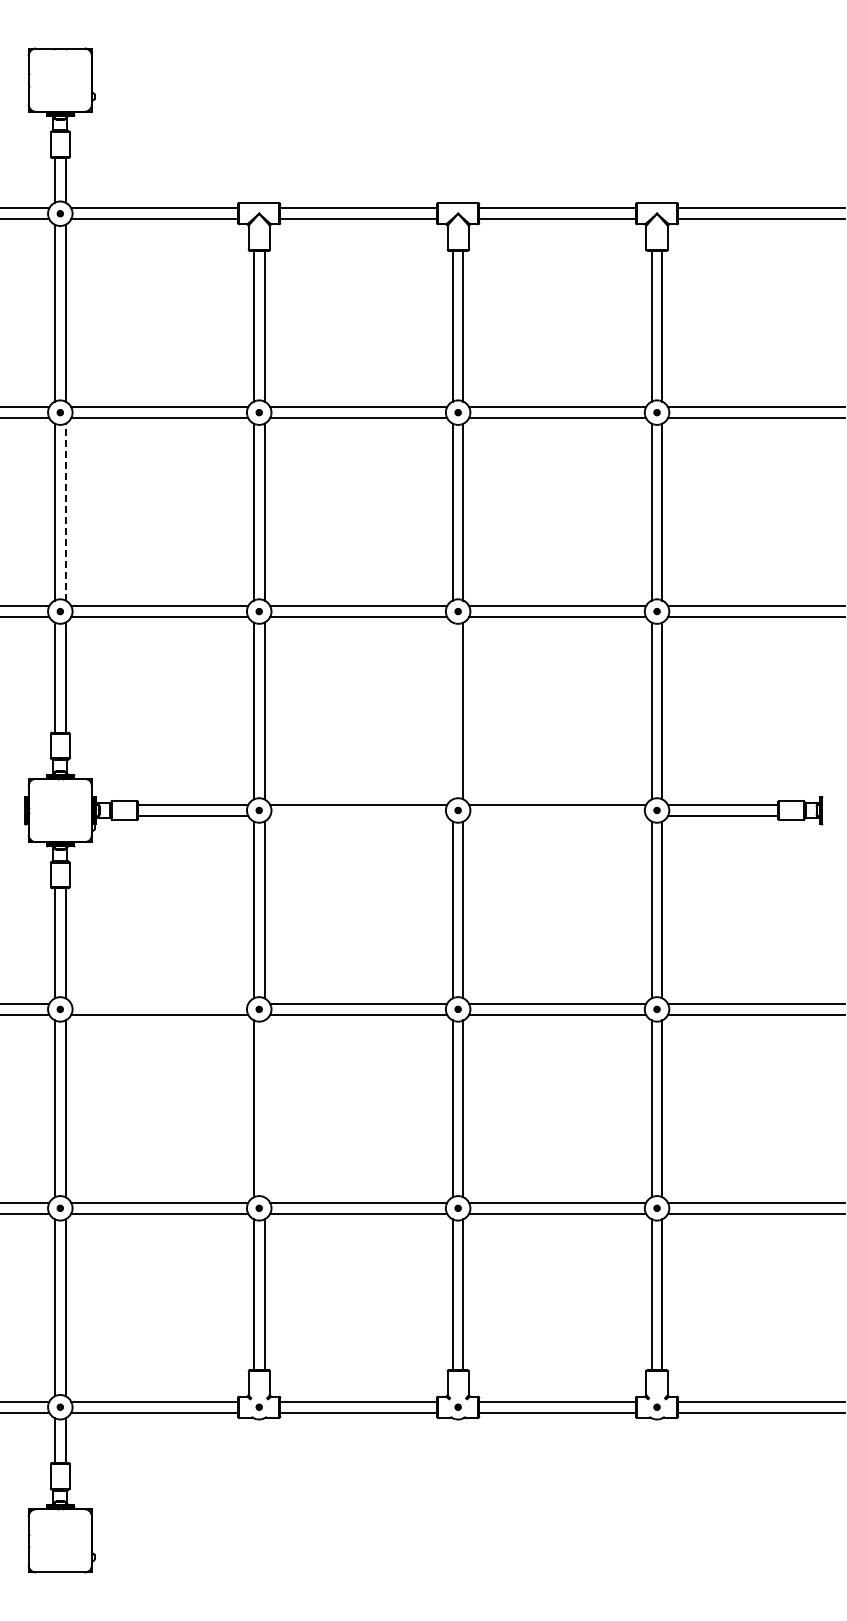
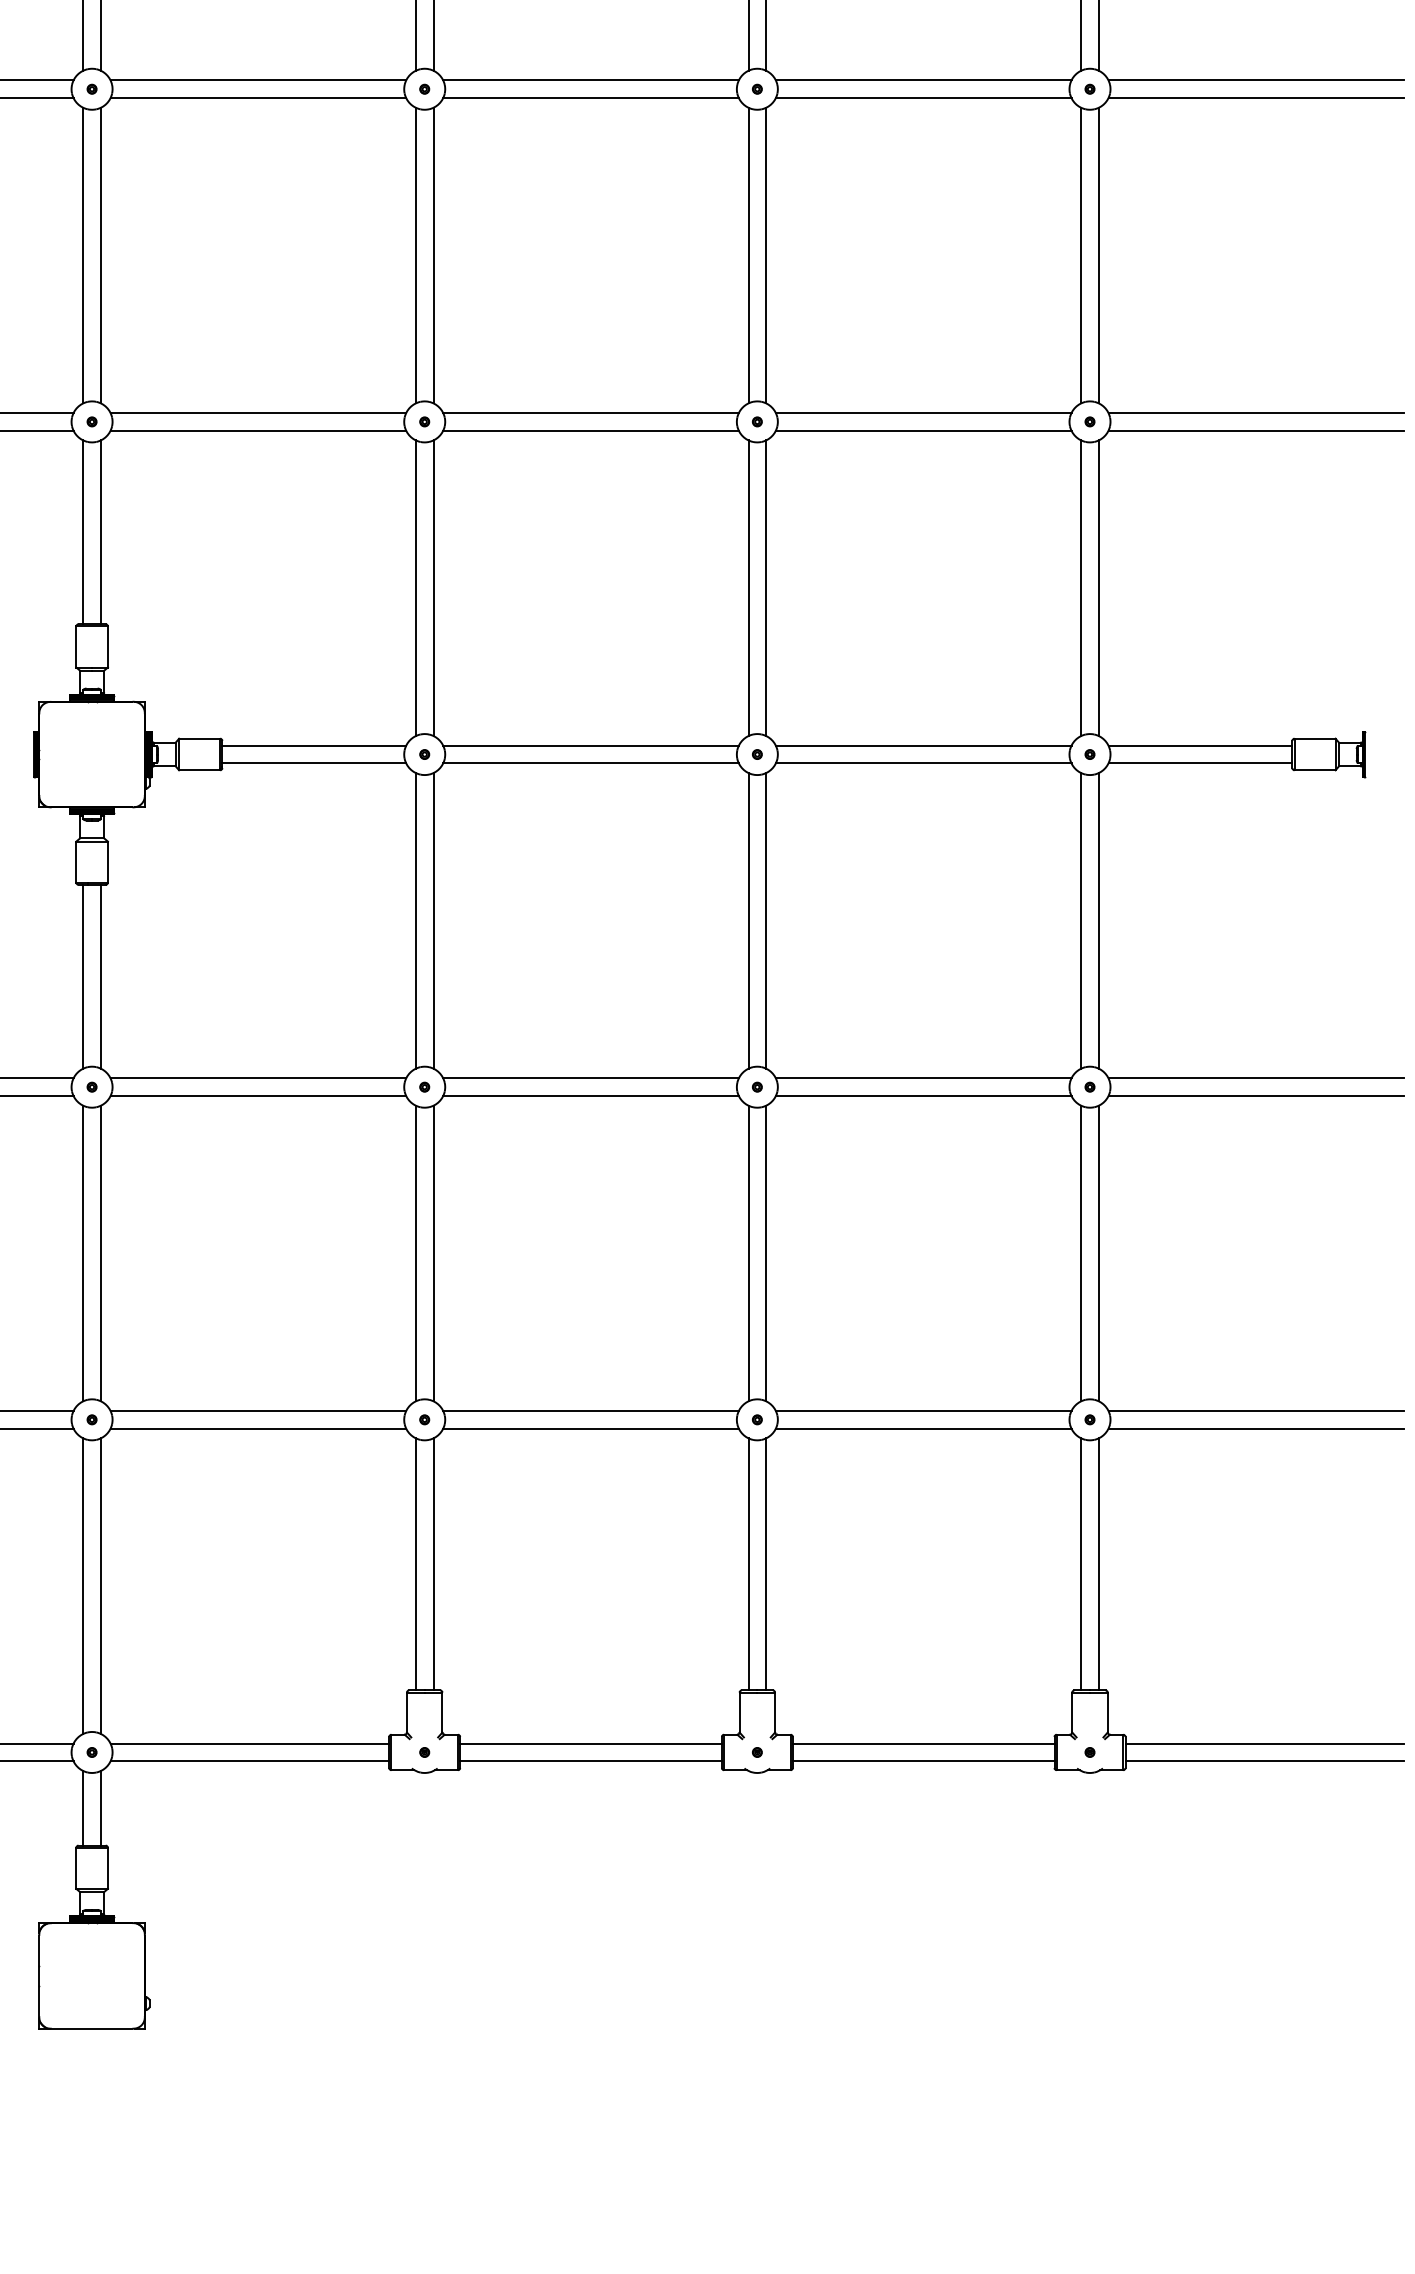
line: (65, 511) -> (100, 254), dashed -> solid
line: (452, 710) -> (747, 587), added
line: (358, 815) -> (590, 762), added
line: (557, 815) -> (923, 762), added
line: (159, 1004) -> (257, 1078), added
line: (264, 1108) -> (433, 1252), added

